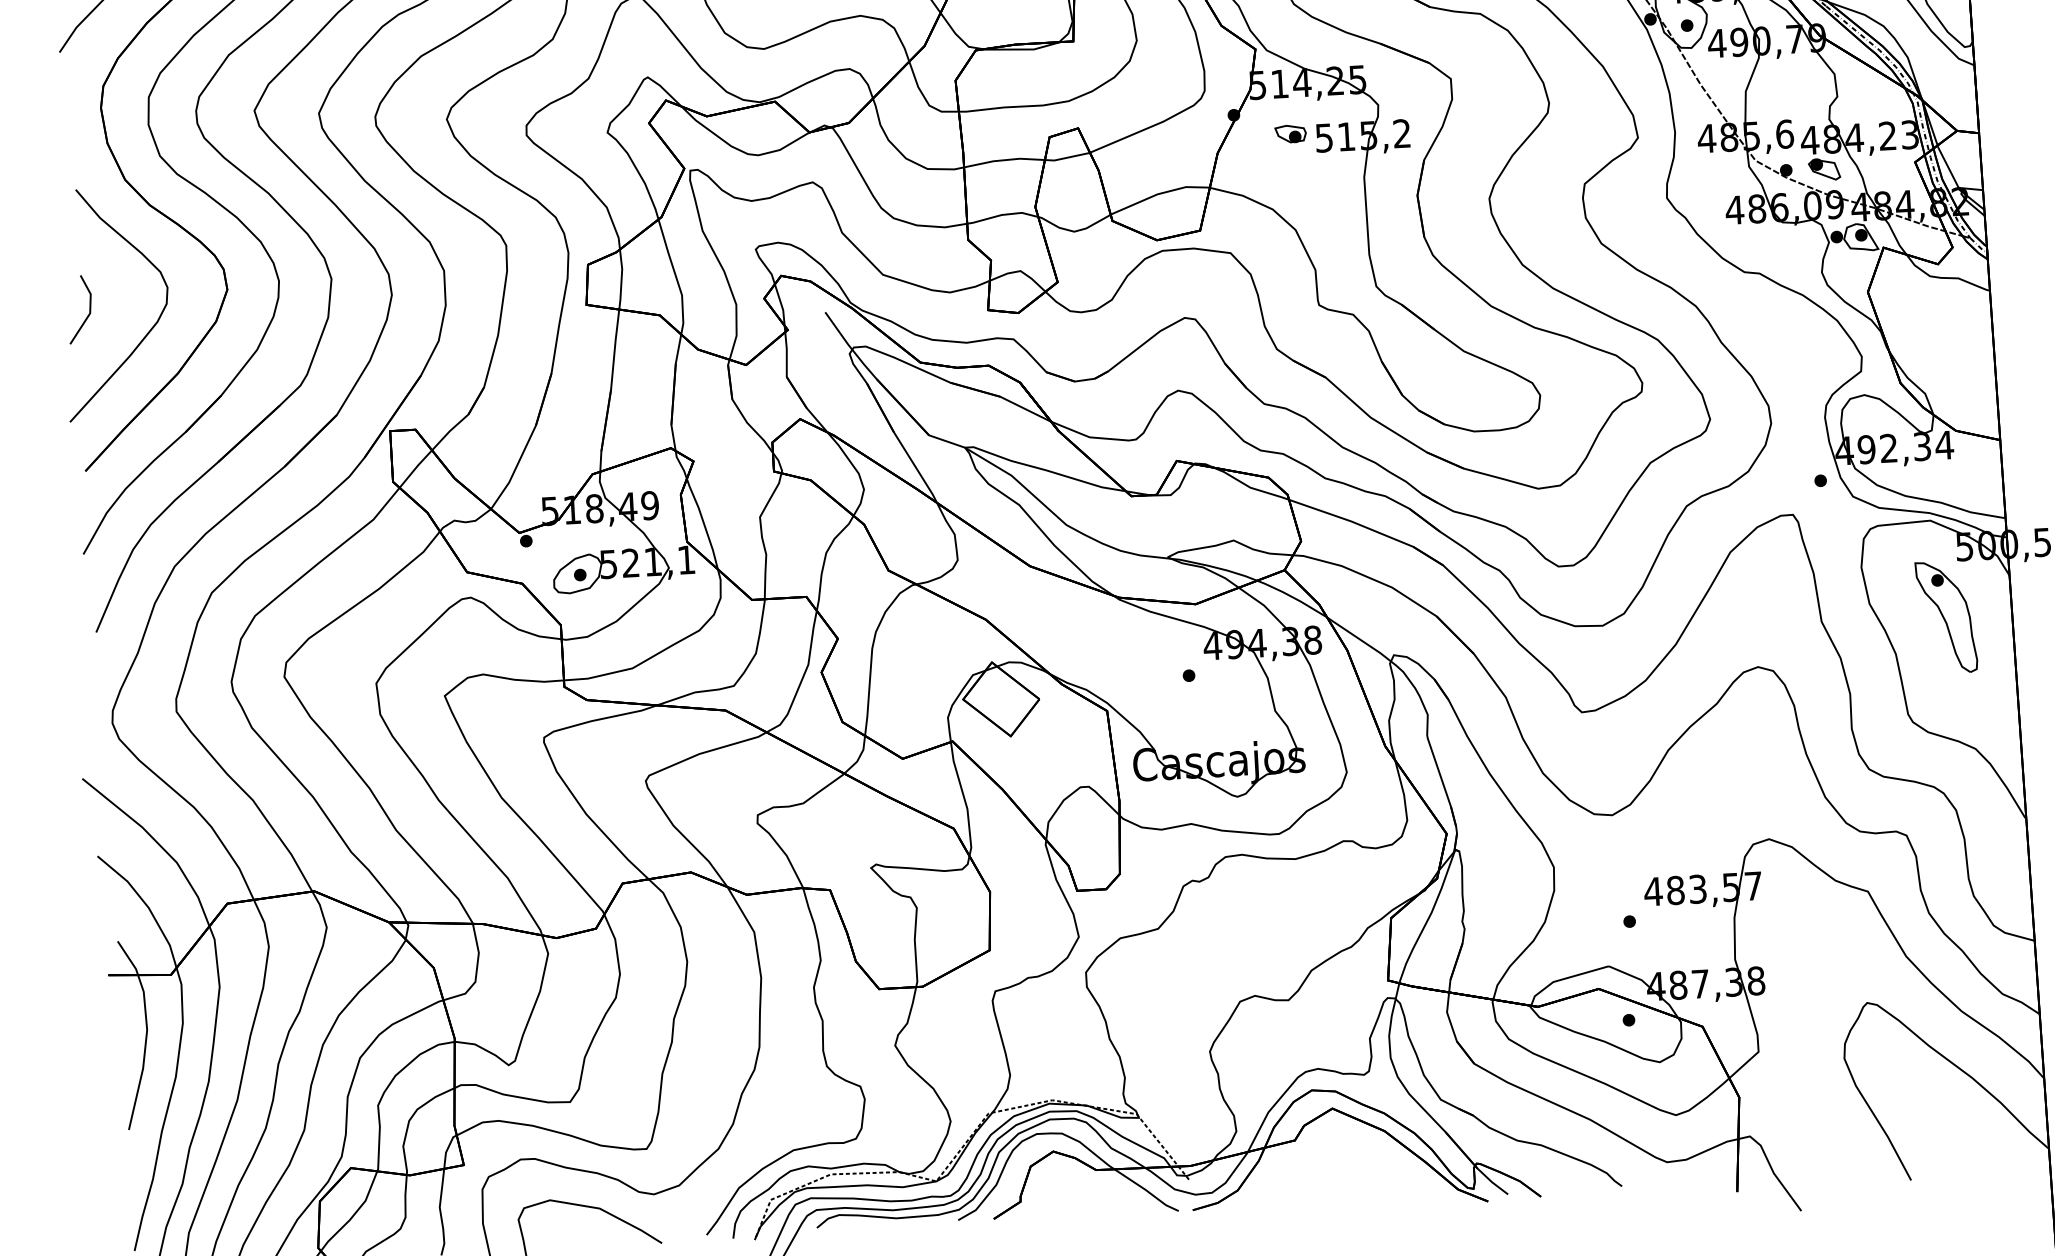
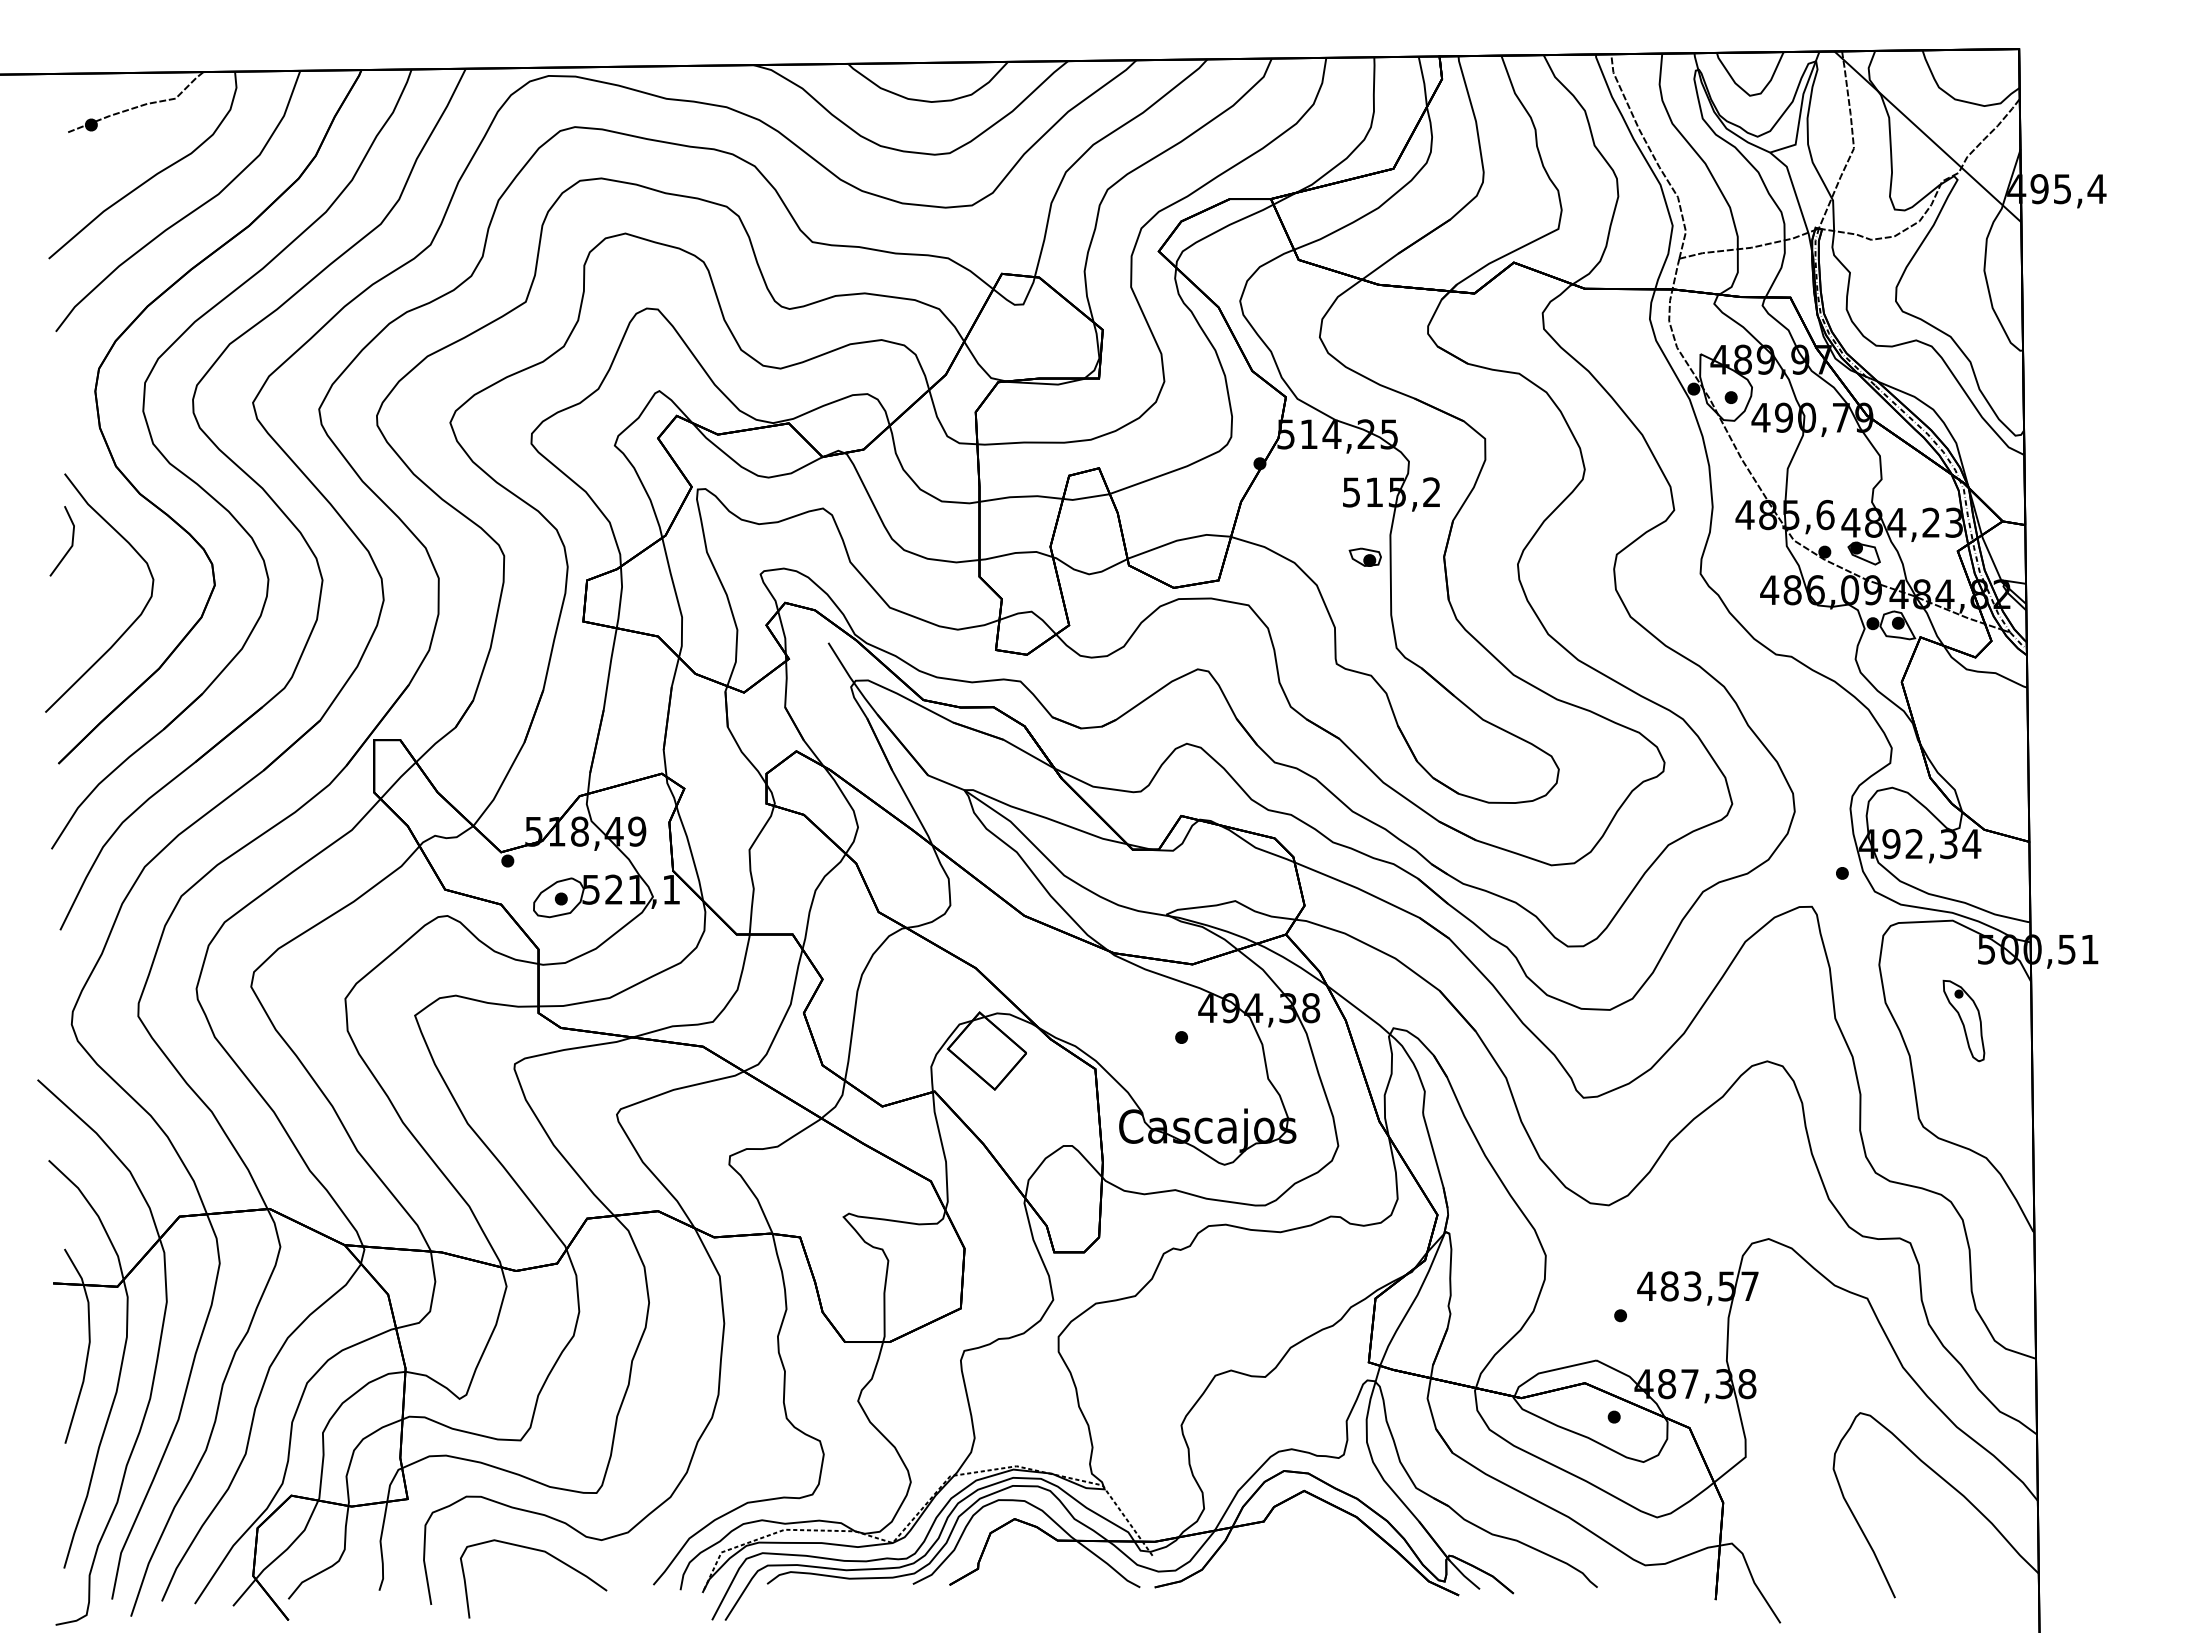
part: (1289, 133) -> (1364, 556), moved
line: (89, 309) -> (71, 541), moved
part: (1946, 616) -> (1963, 1020), size x0.7

